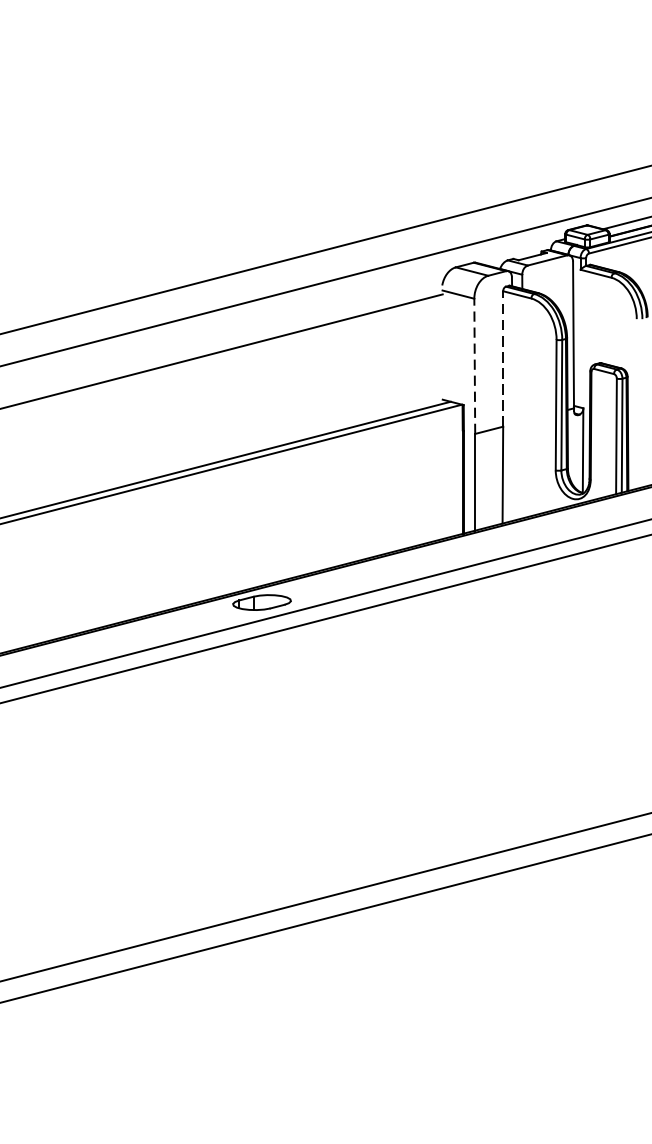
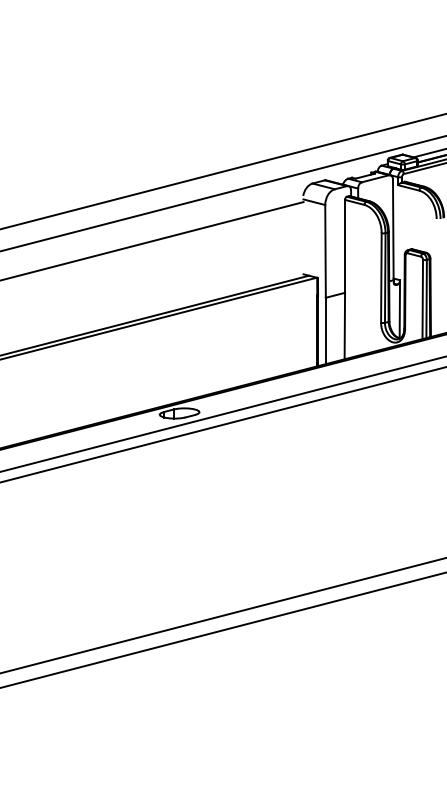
line: (503, 357) -> (345, 245), dashed -> solid
line: (474, 364) -> (325, 250), dashed -> solid

